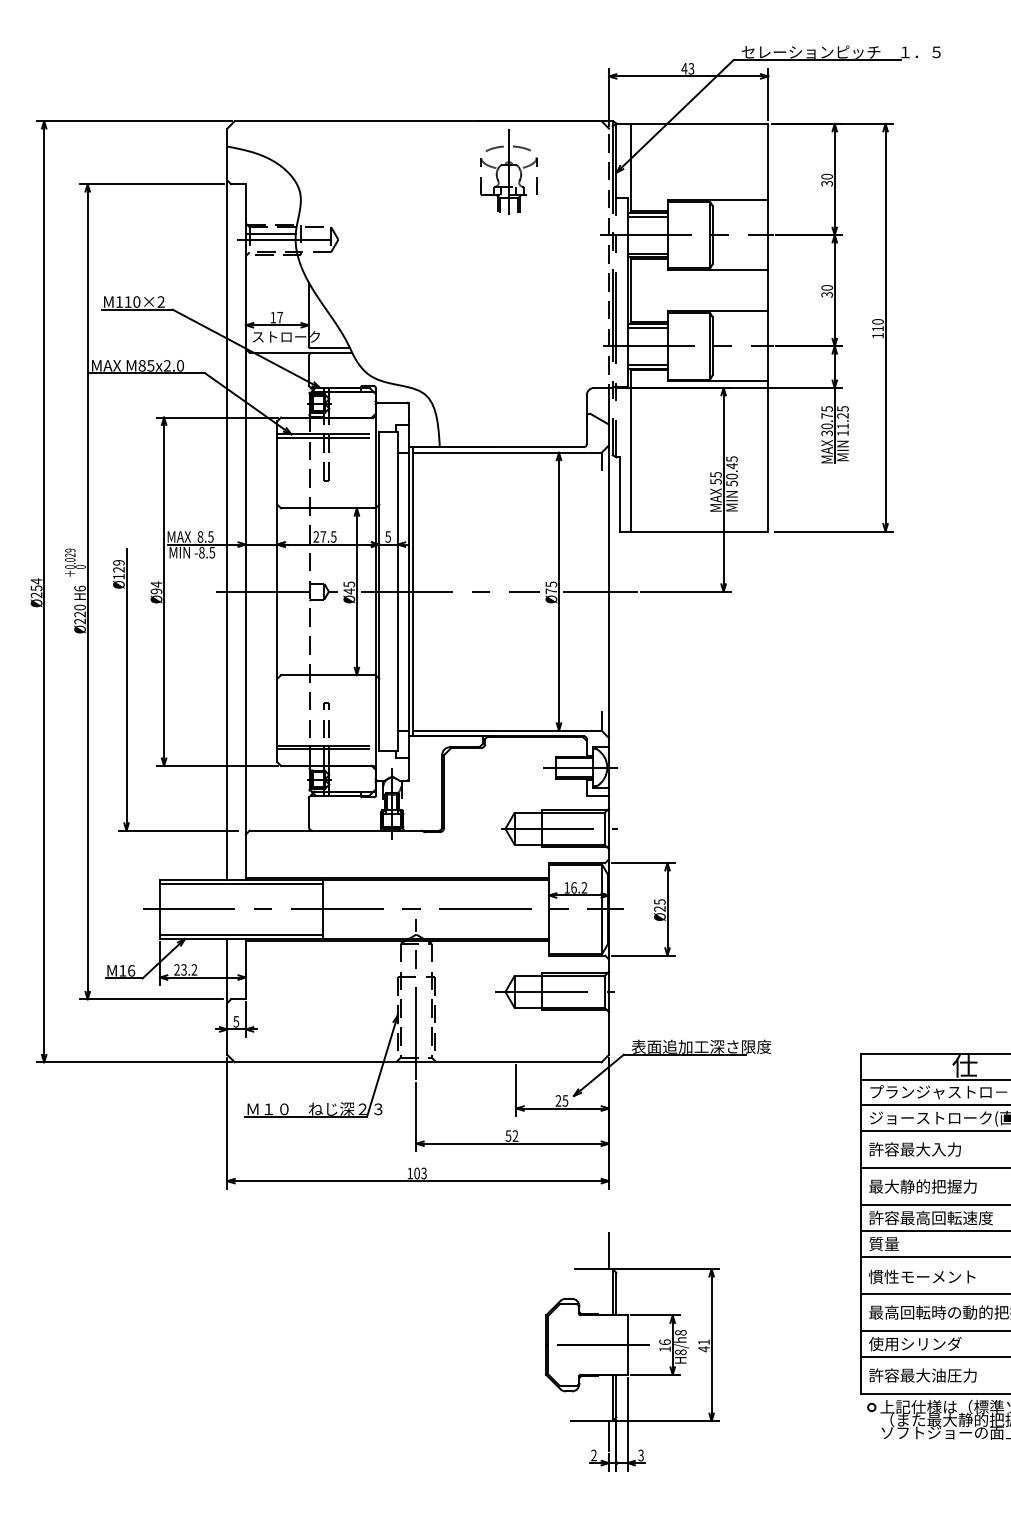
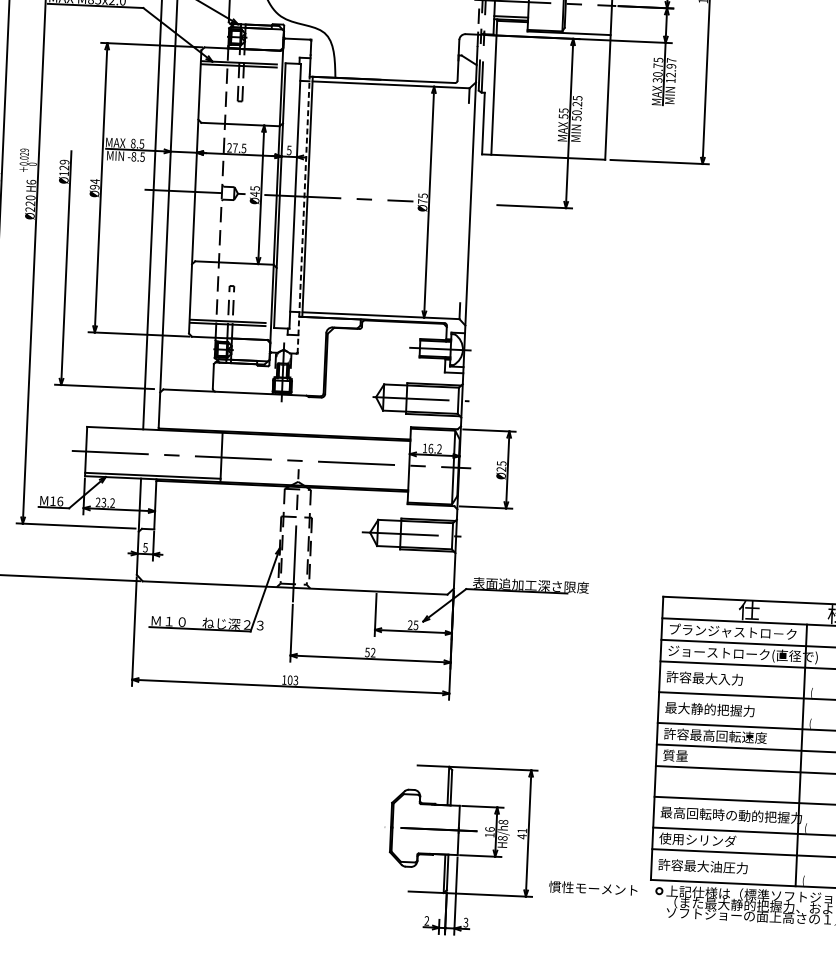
text: (842, 417) -> (670, 67), 11.25 -> 12.97
text: (731, 466) -> (576, 104), 50.45 -> 50.25
line: (600, 591) -> (463, 203), removed
line: (408, 612) -> (303, 213), solid -> dashed
line: (240, 883) -> (153, 432), removed
line: (609, 1250) -> (447, 751), removed
text: (922, 1276) -> (593, 888), moved
line: (609, 1435) -> (440, 904), removed

